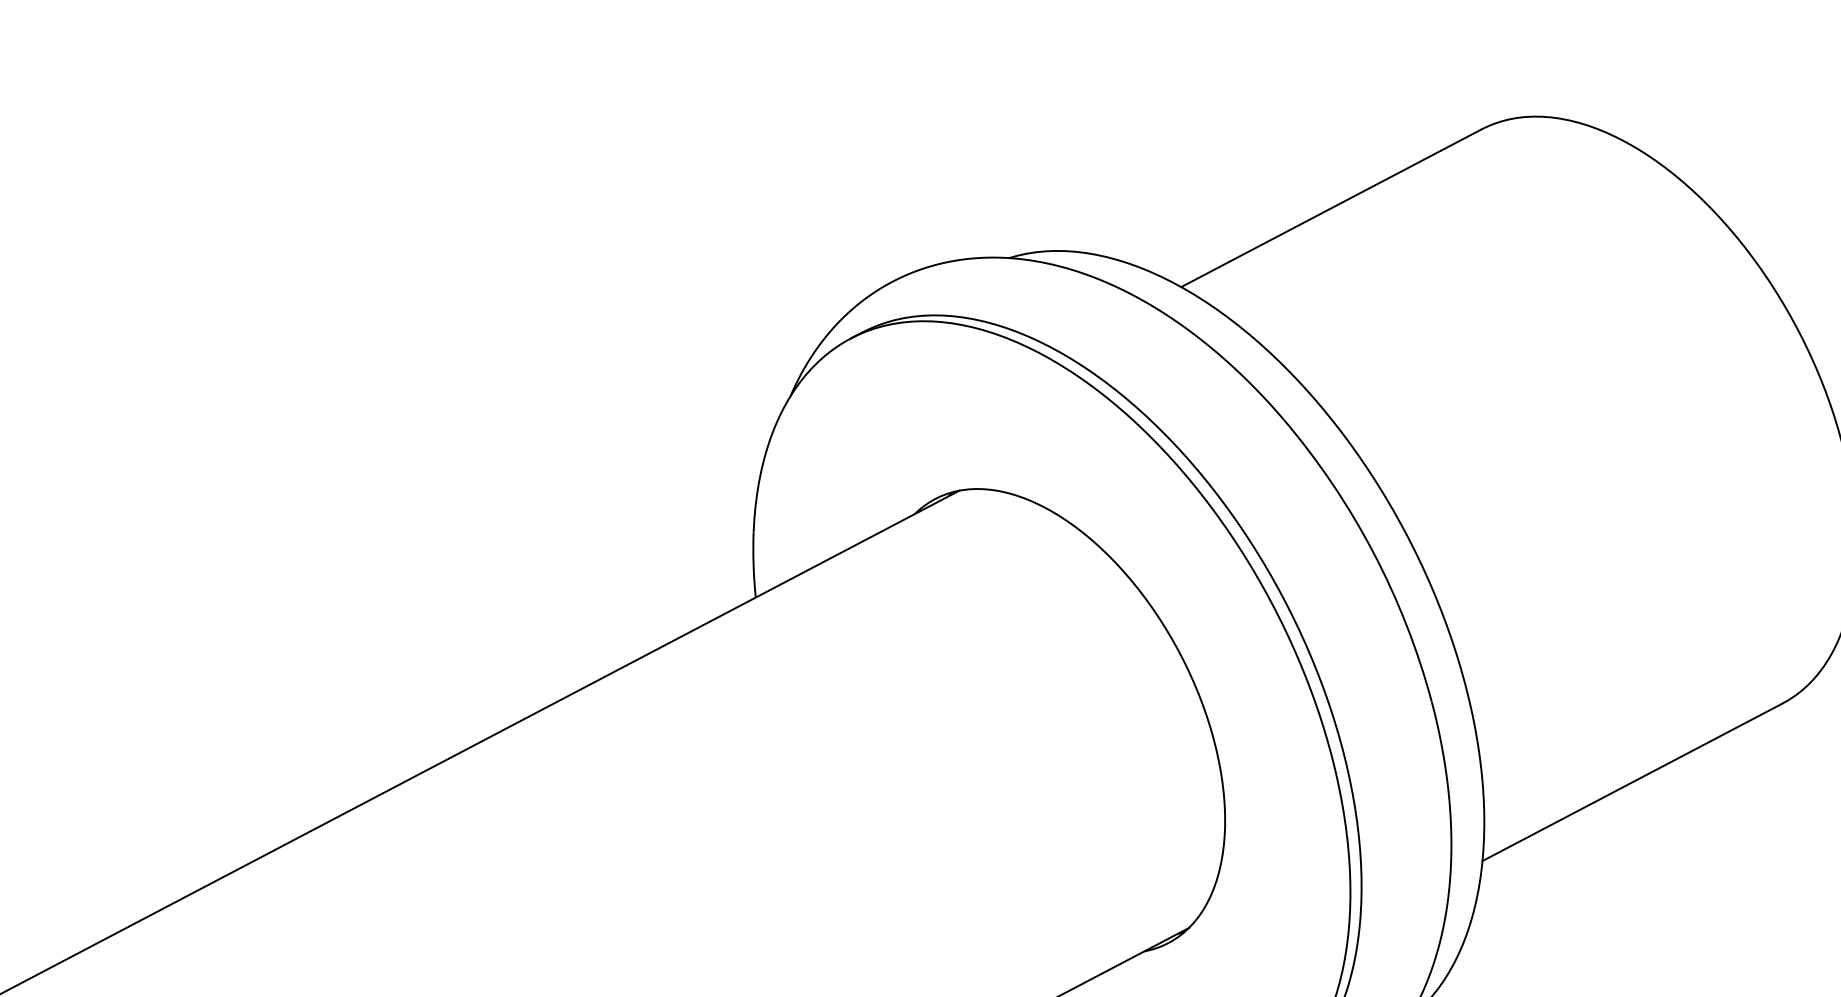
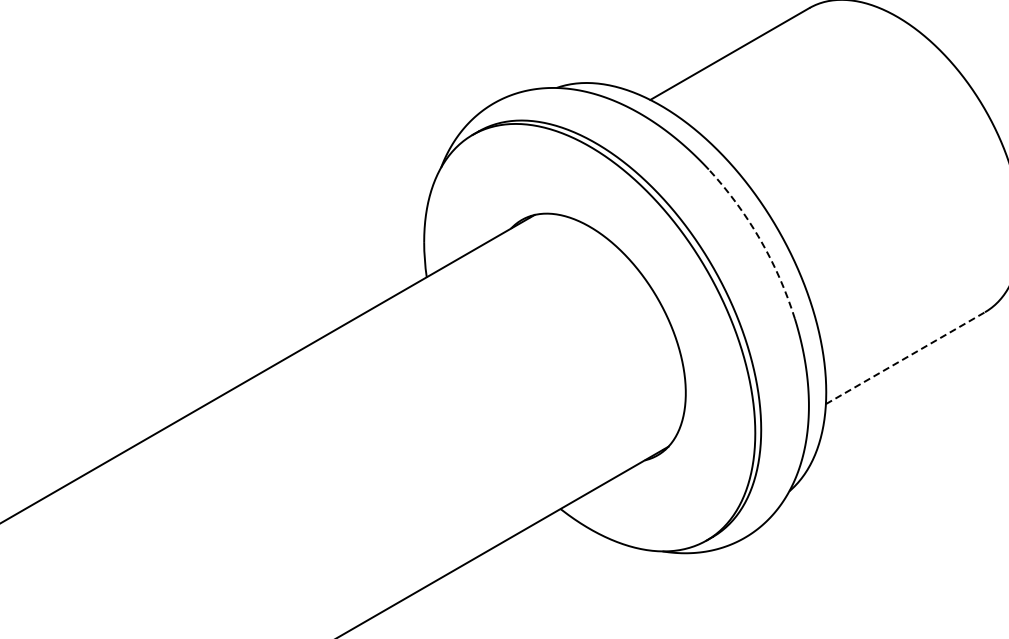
arc: (1374, 552) -> (760, 239), solid -> dashed
line: (1632, 782) -> (905, 358), solid -> dashed

